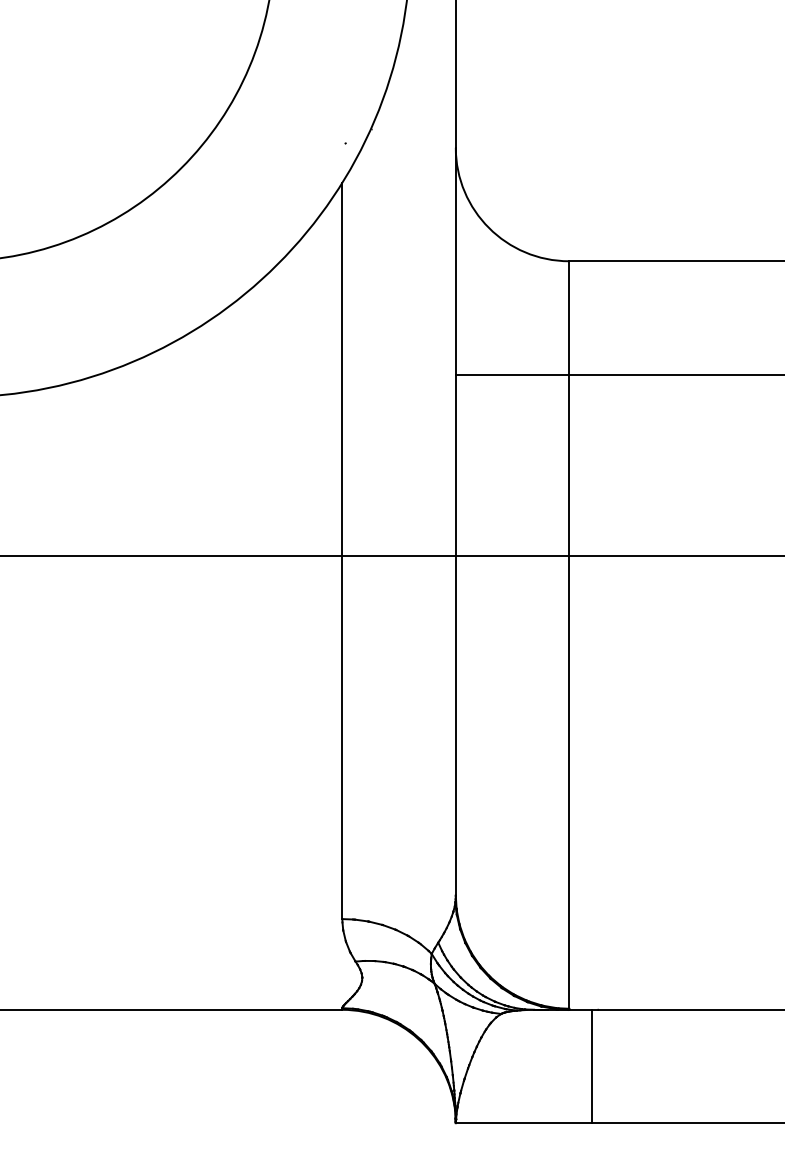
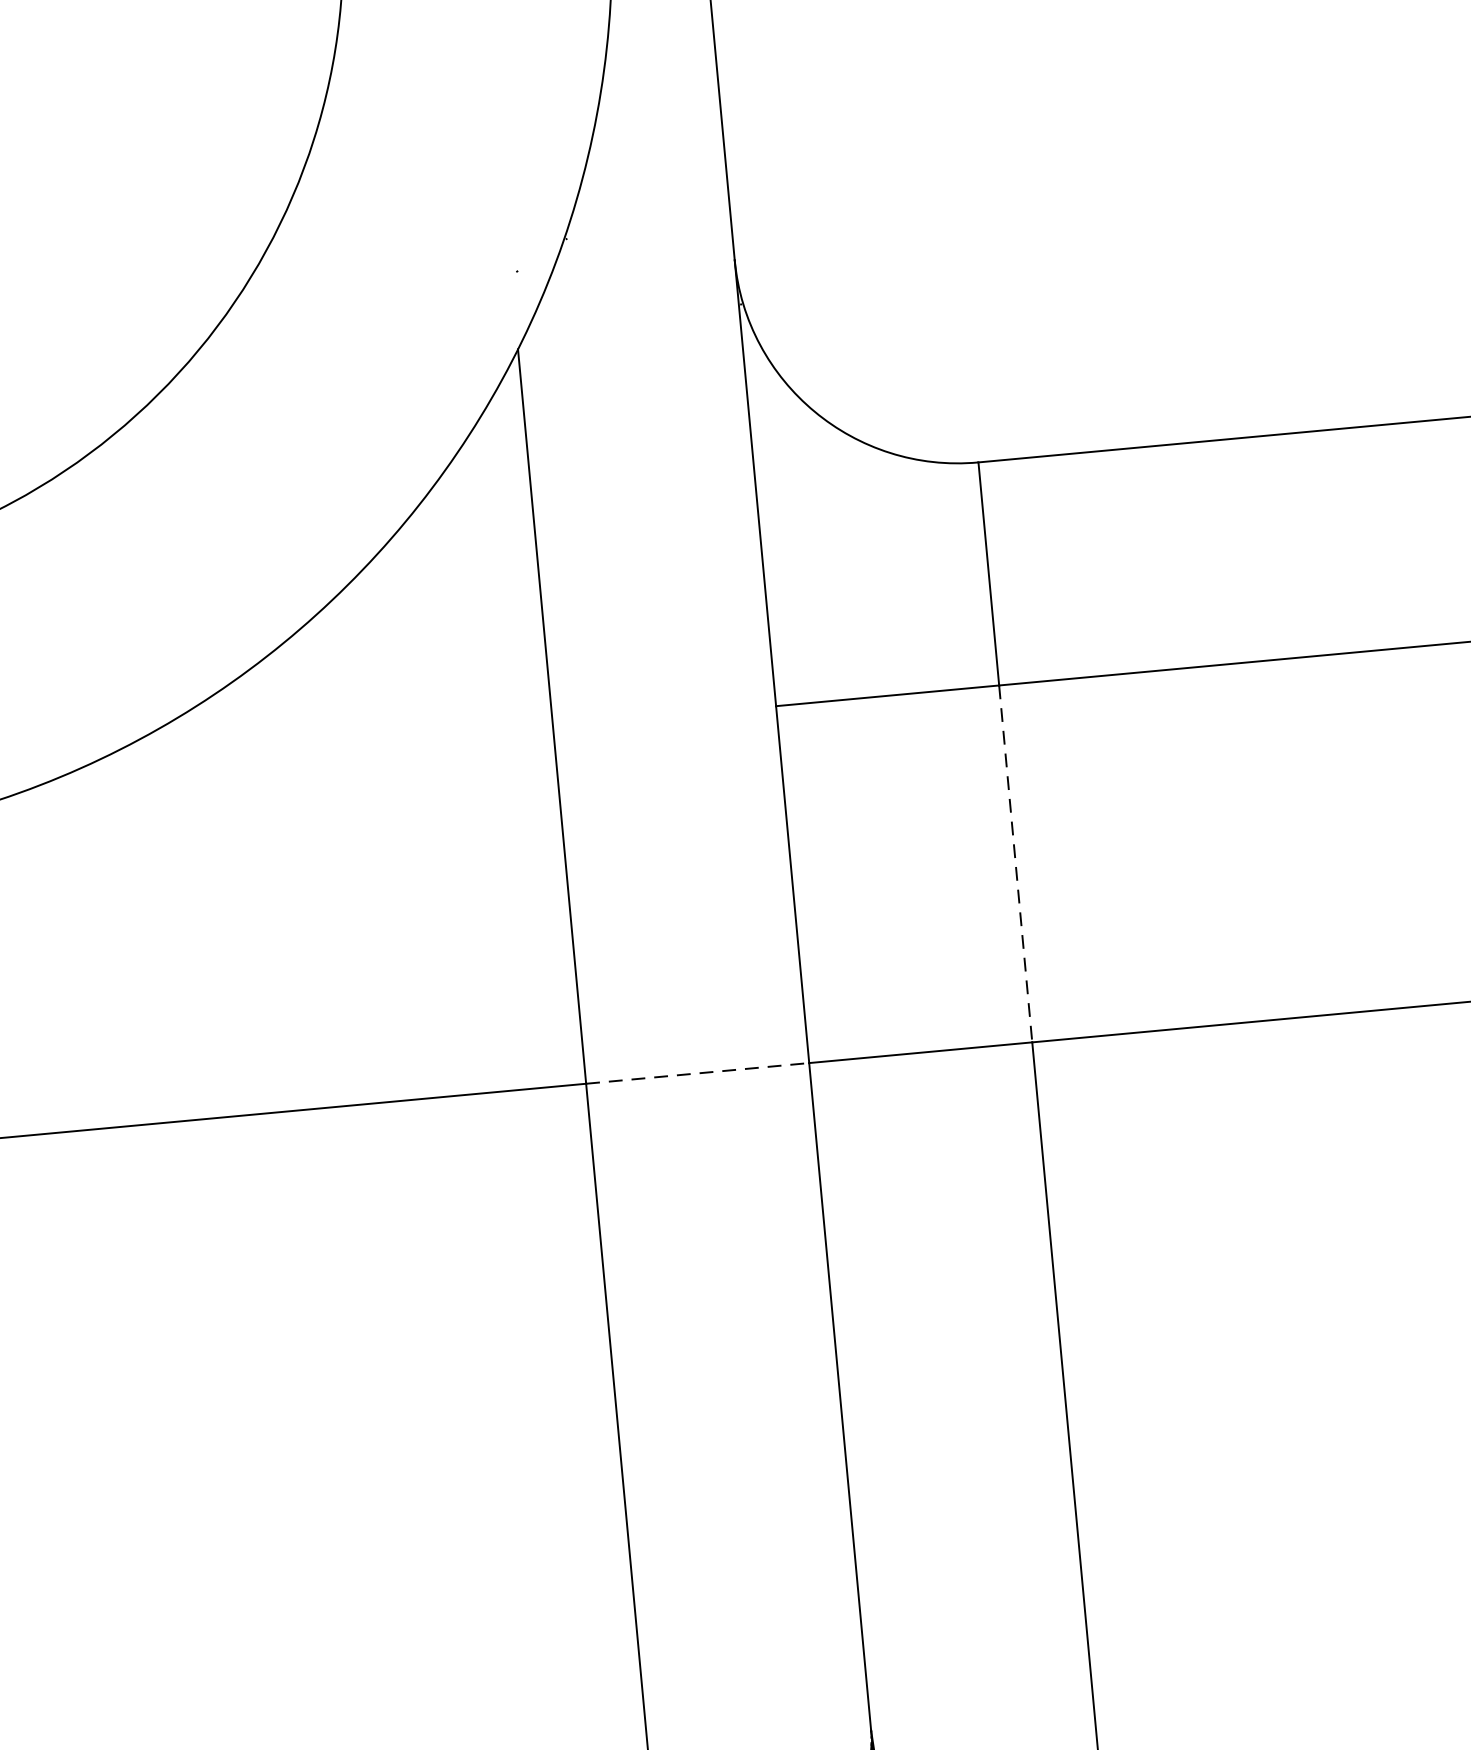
line: (569, 465) -> (1016, 864), solid -> dashed
line: (399, 556) -> (698, 1074), solid -> dashed

